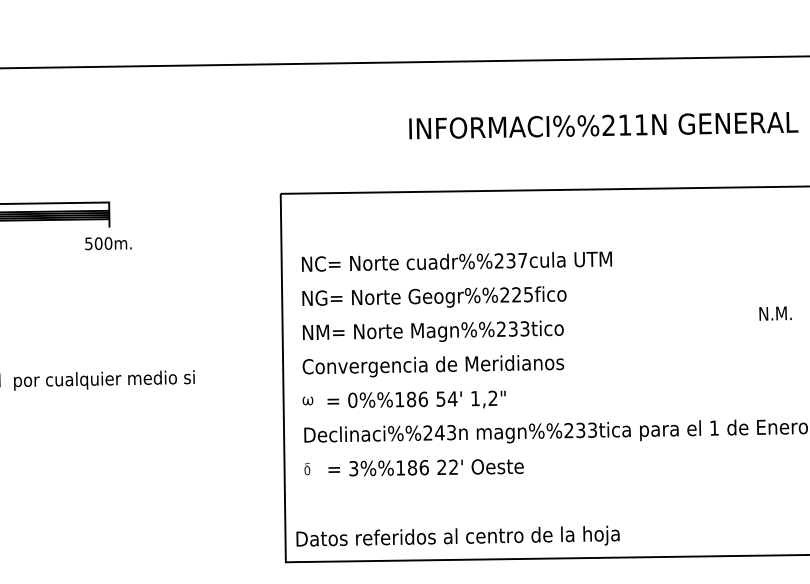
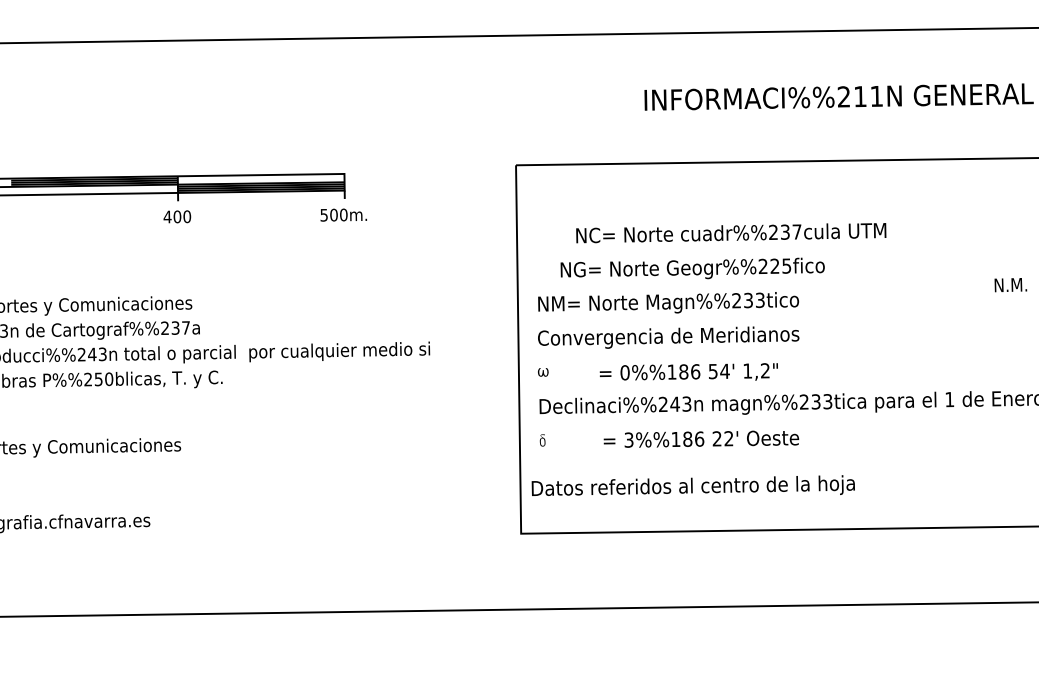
text: (457, 262) -> (731, 233), moved
text: (434, 297) -> (692, 268), moved
text: (416, 399) -> (688, 371), moved
text: (426, 467) -> (701, 438), moved
text: (457, 536) -> (692, 485), moved

